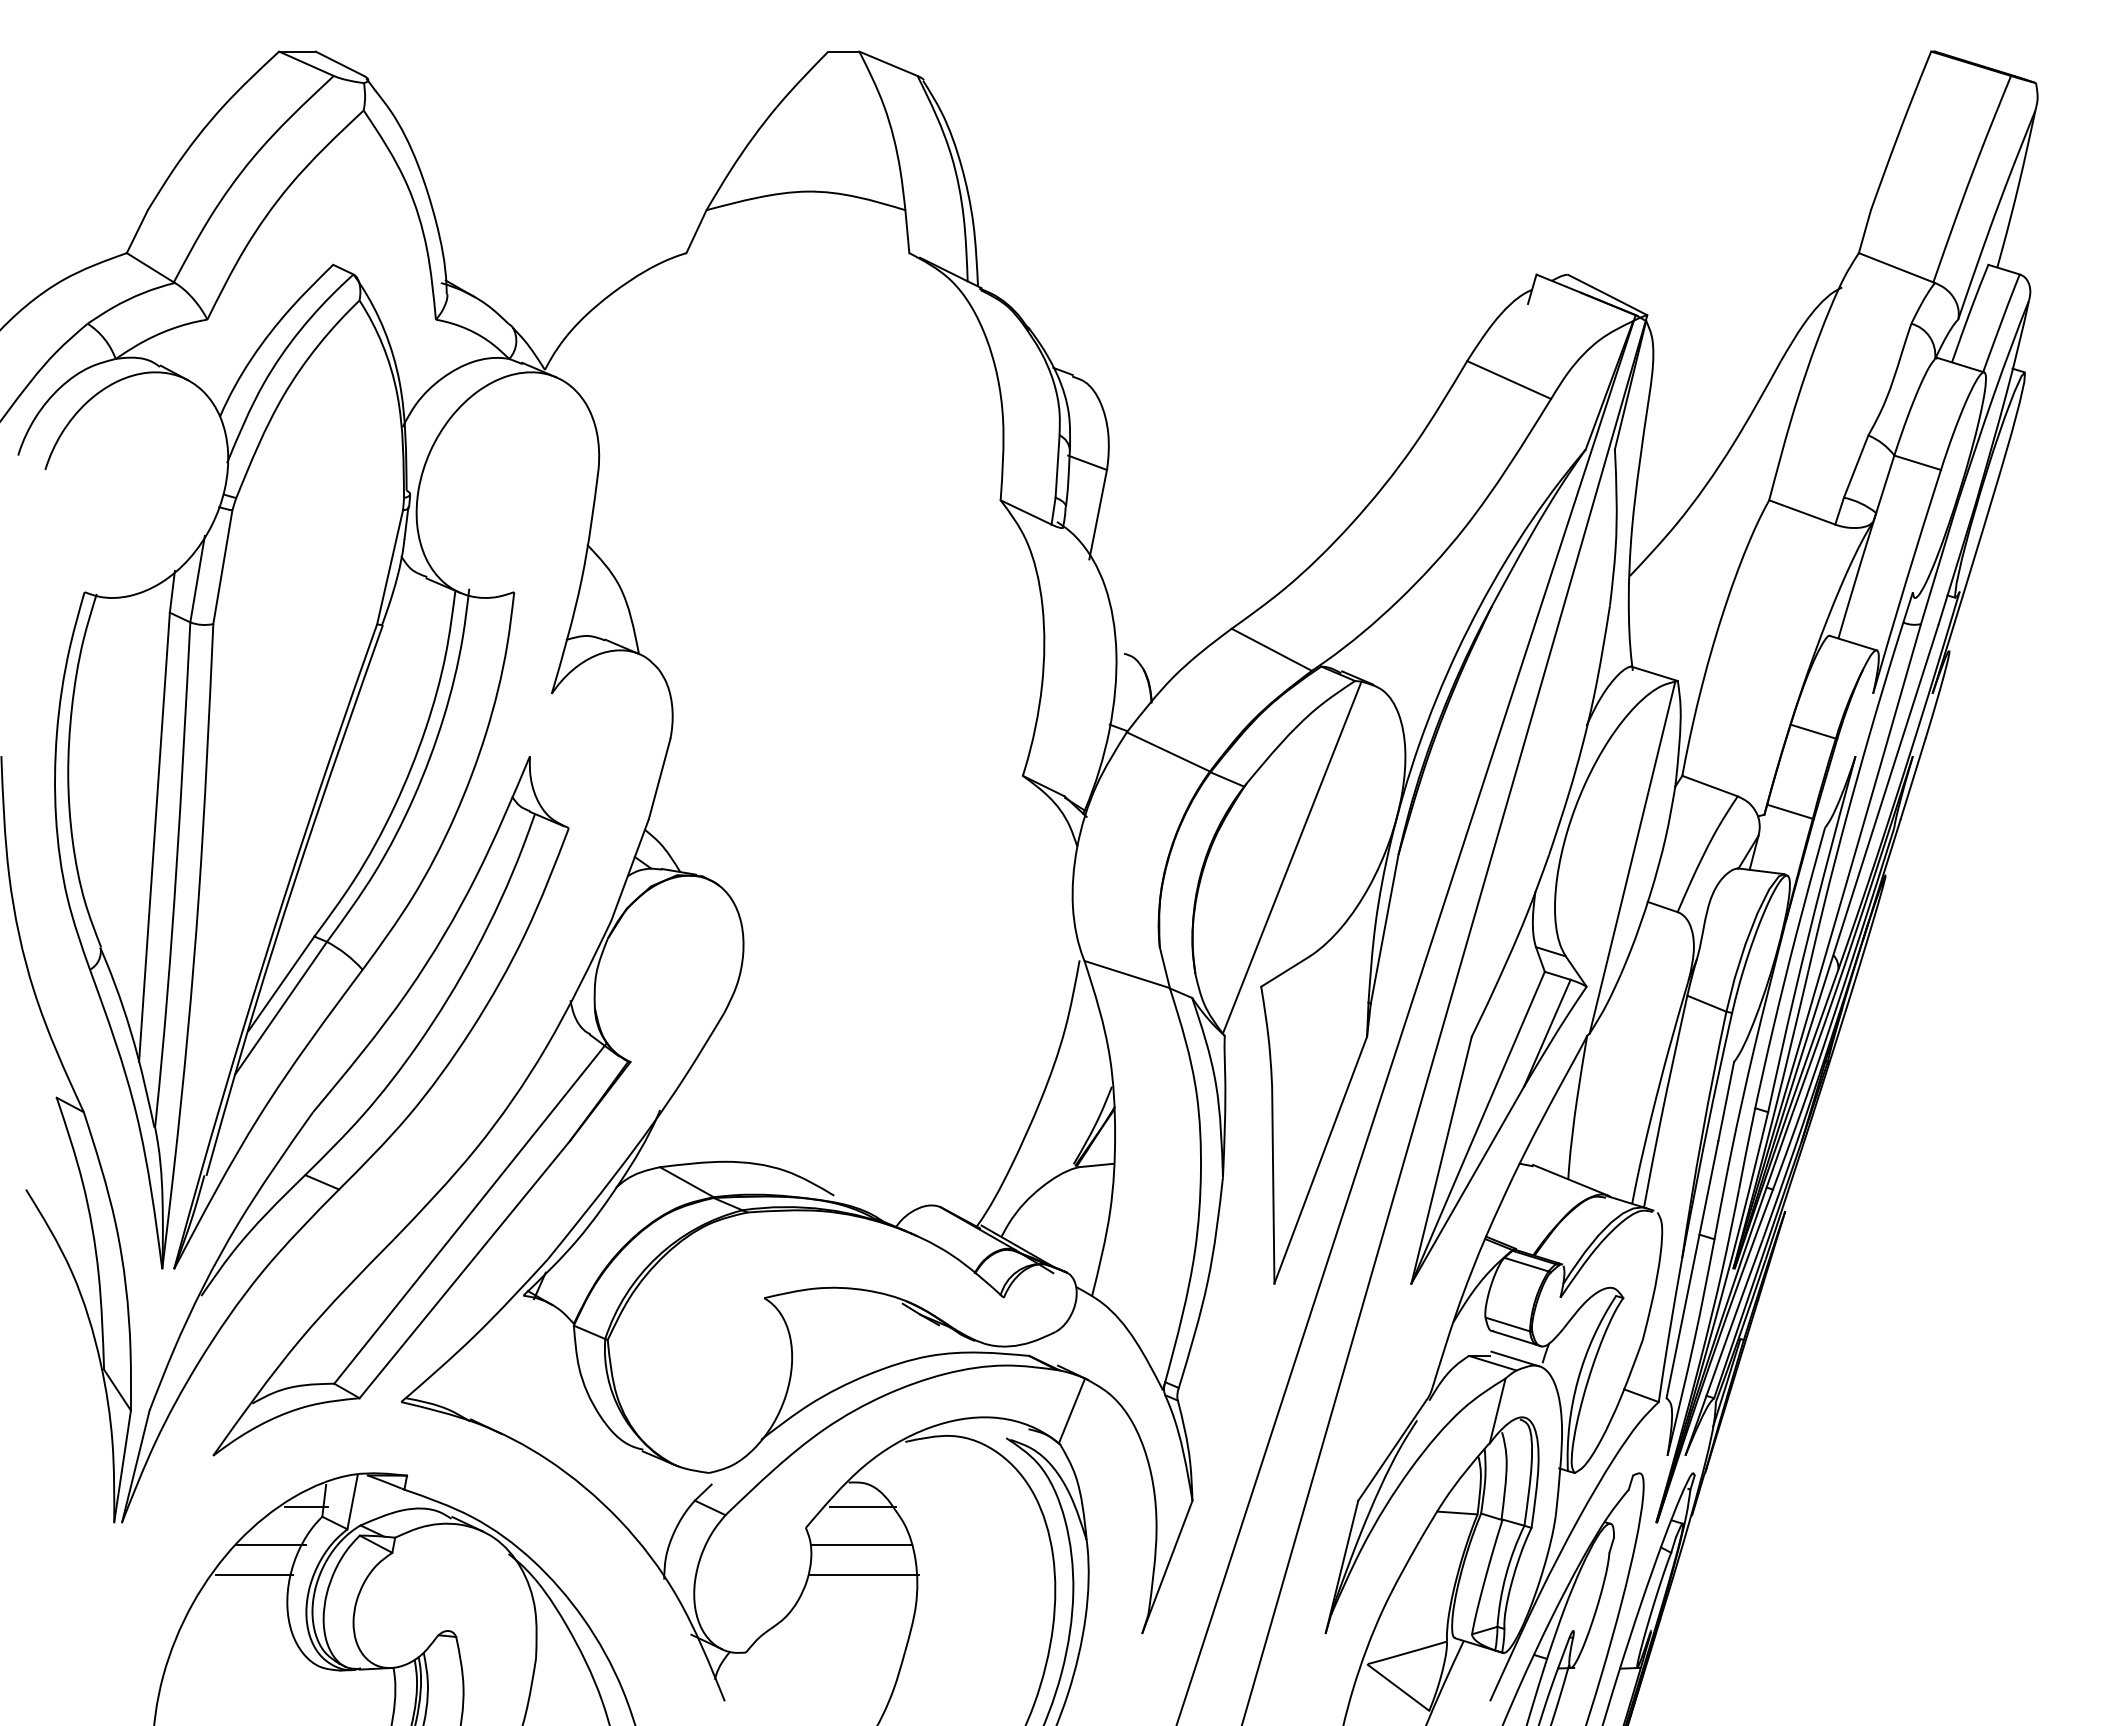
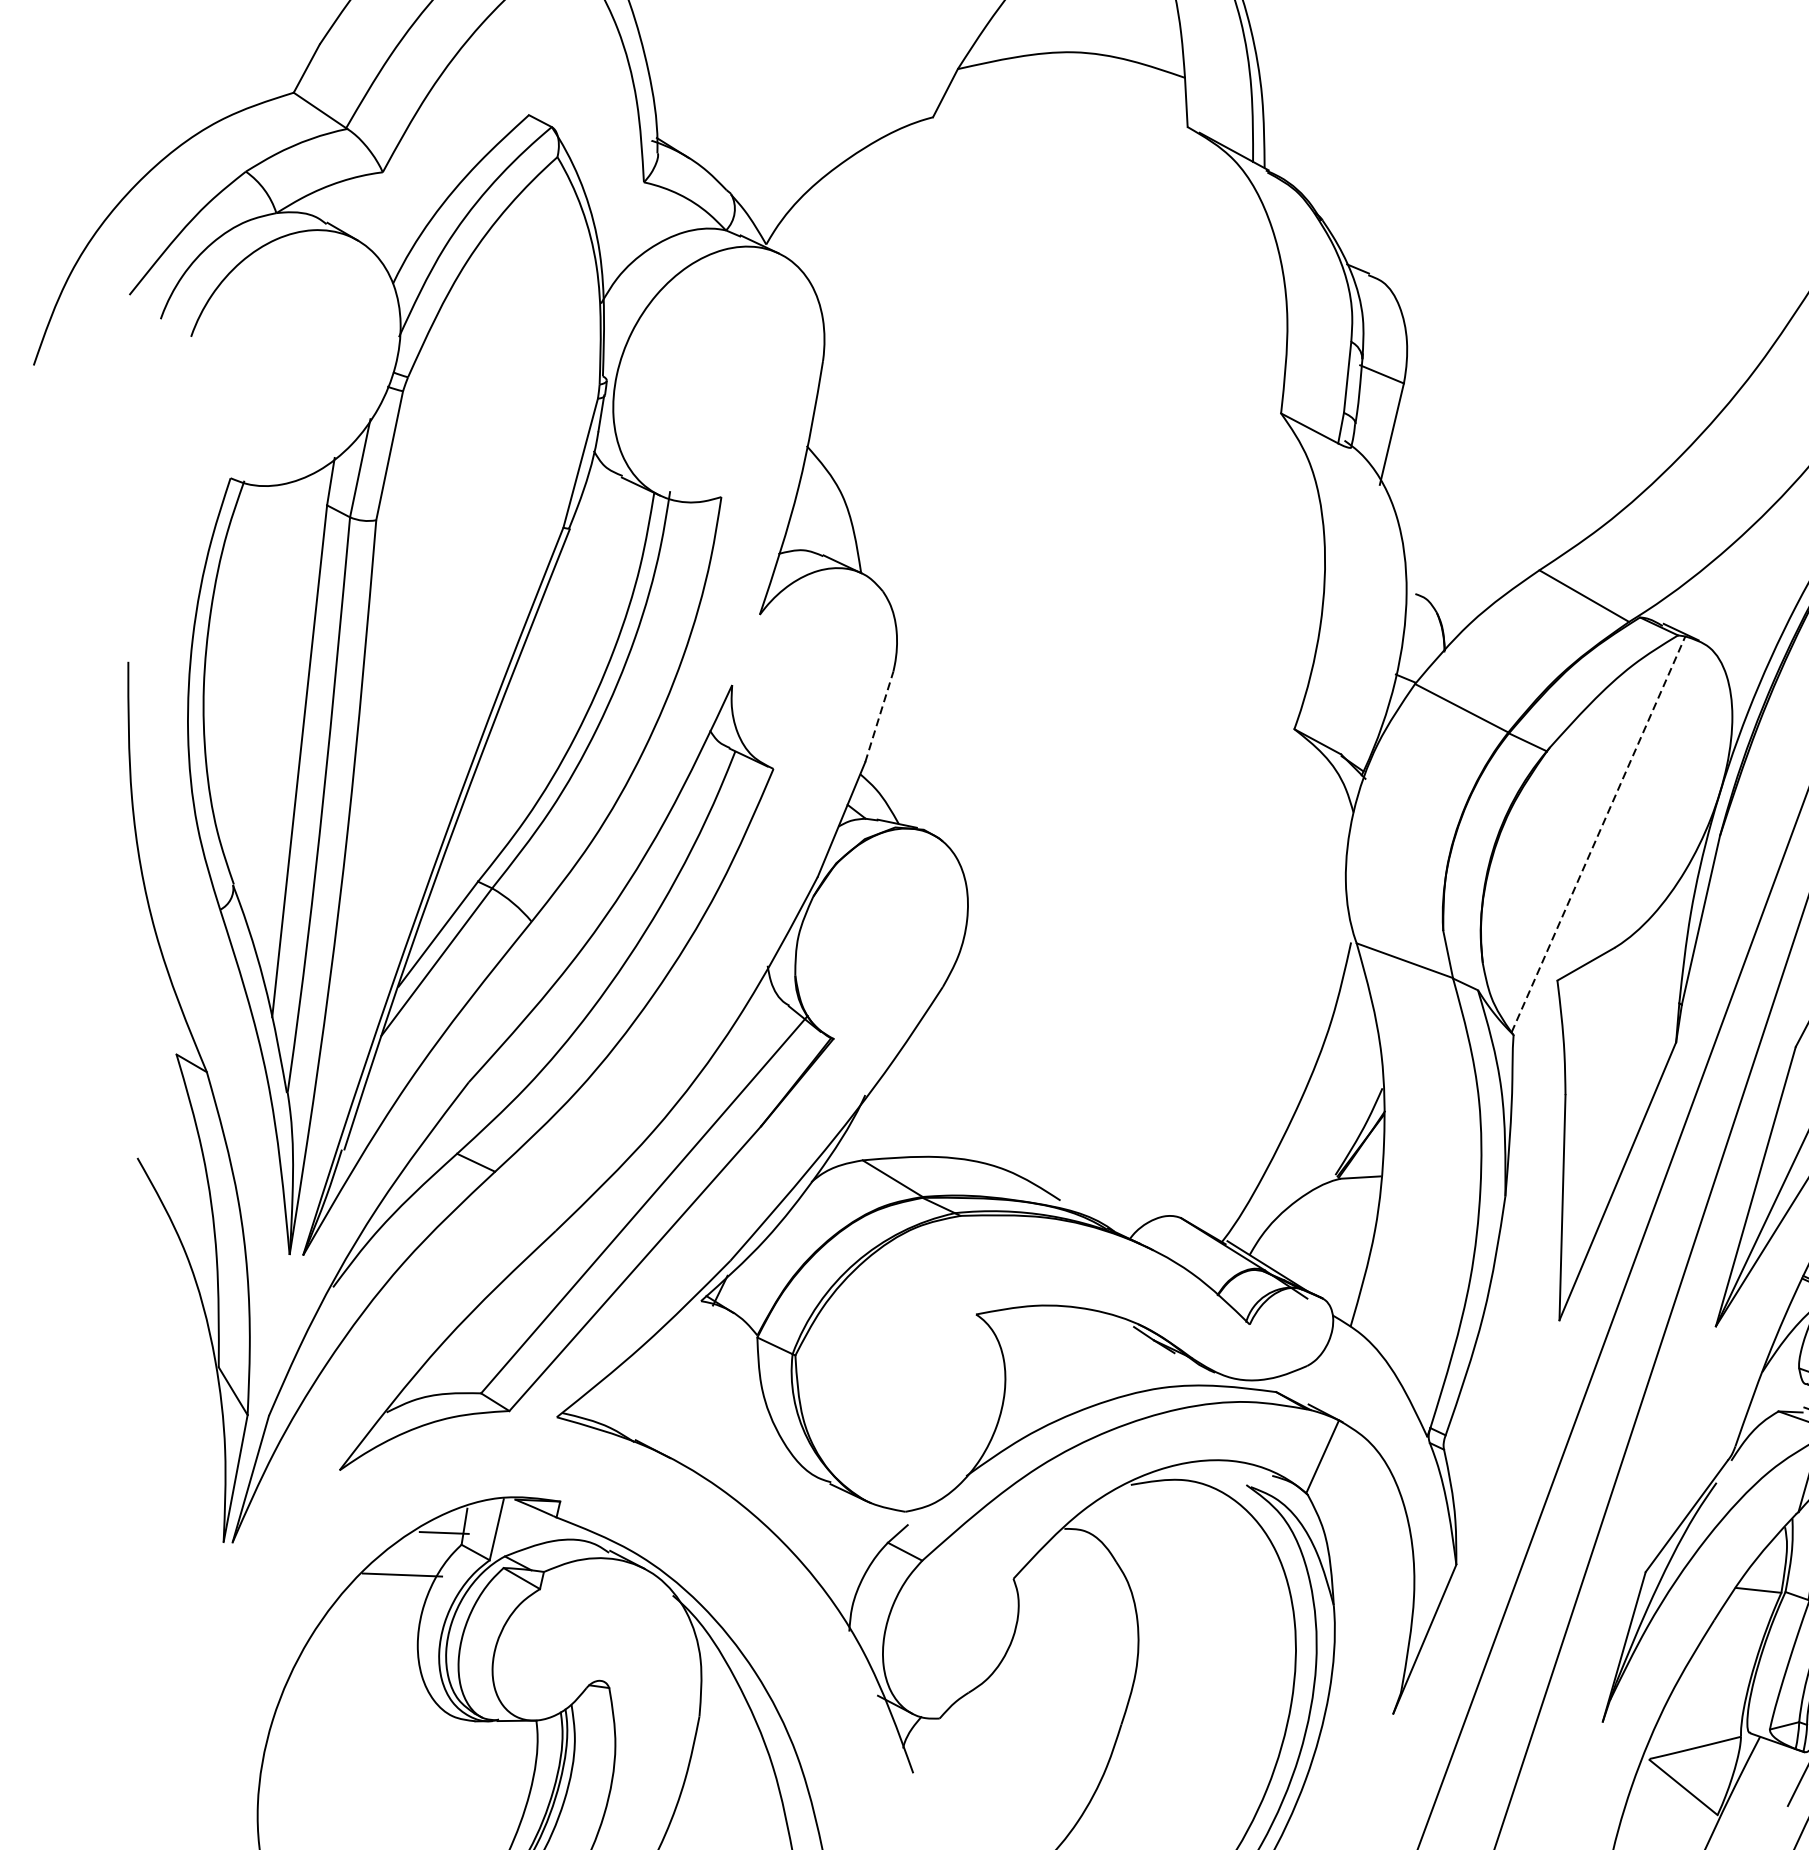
line: (659, 778) -> (879, 716), solid -> dashed
line: (1292, 857) -> (1598, 834), solid -> dashed
line: (862, 1506) -> (1079, 1556), removed
line: (862, 1545) -> (1077, 1601), removed
line: (254, 1575) -> (381, 1608), removed
line: (864, 1575) -> (1078, 1635), removed

